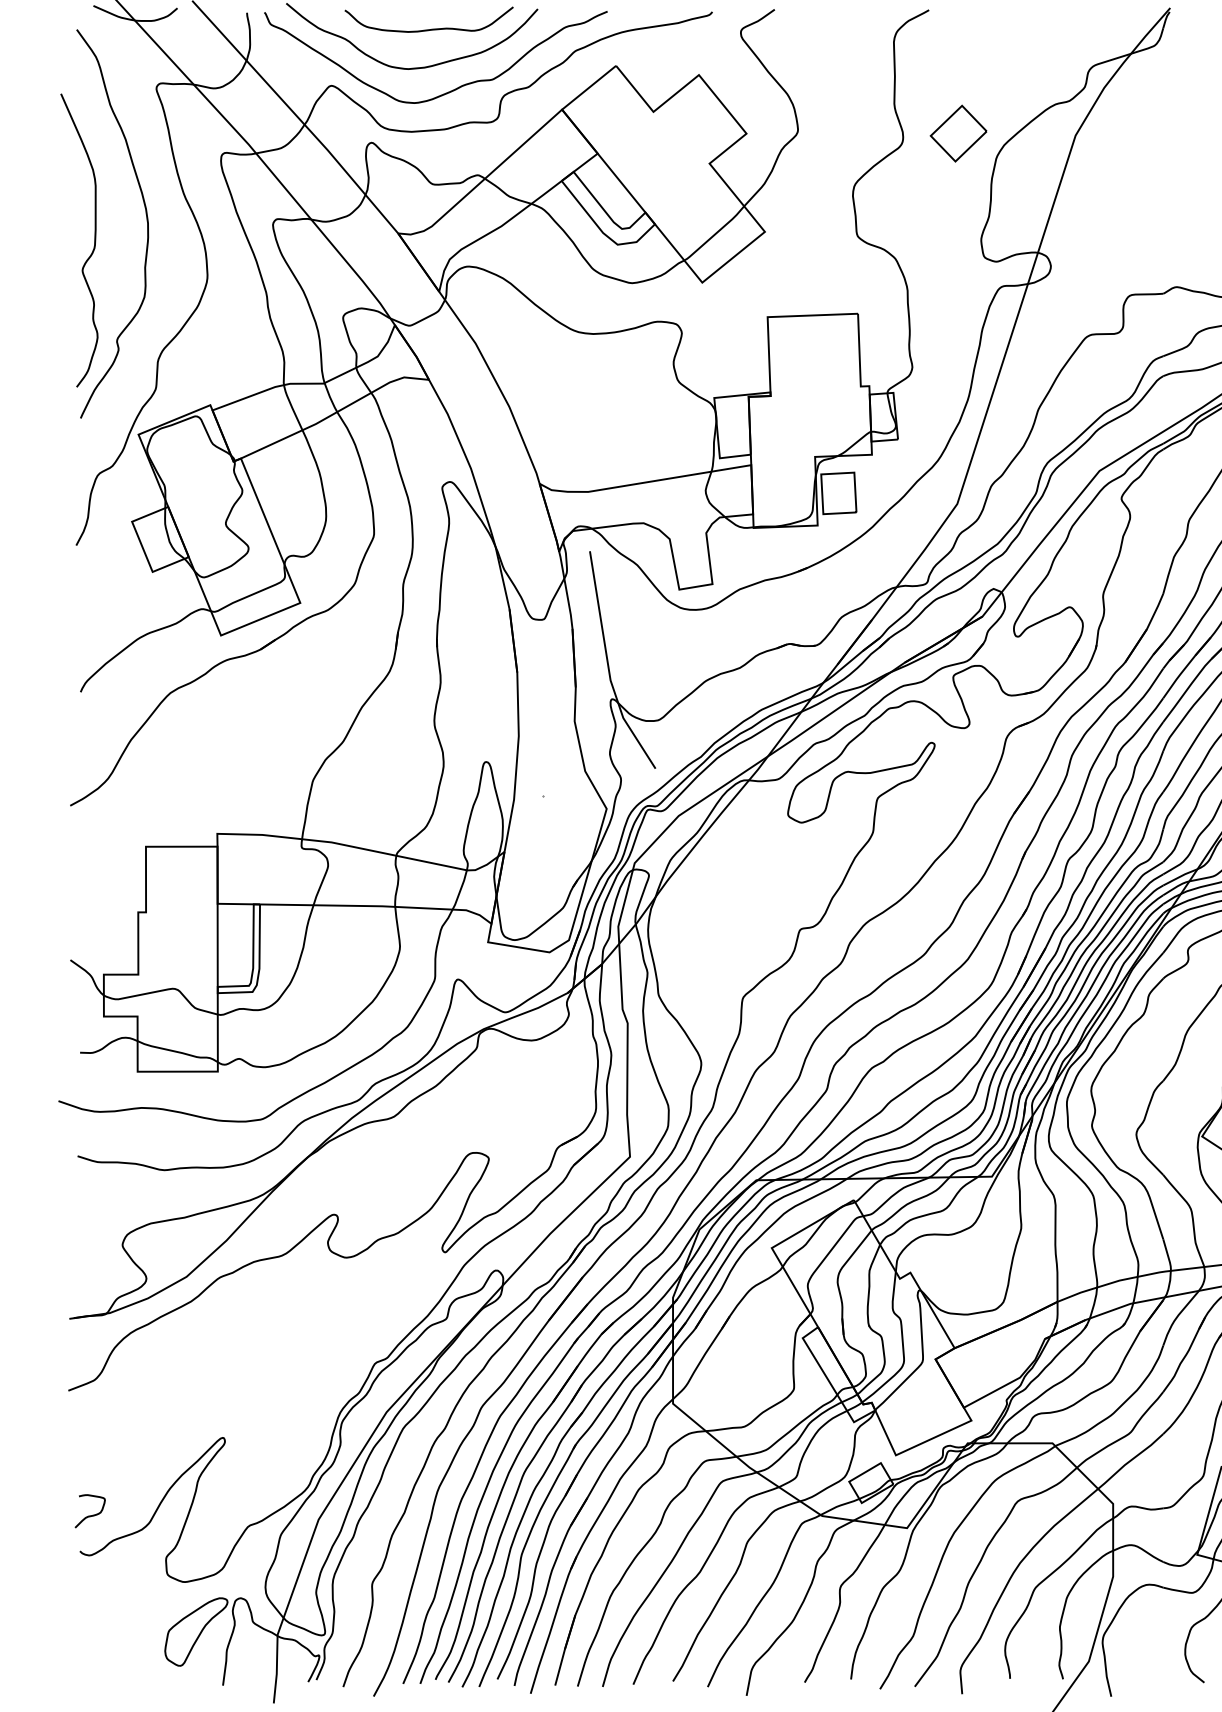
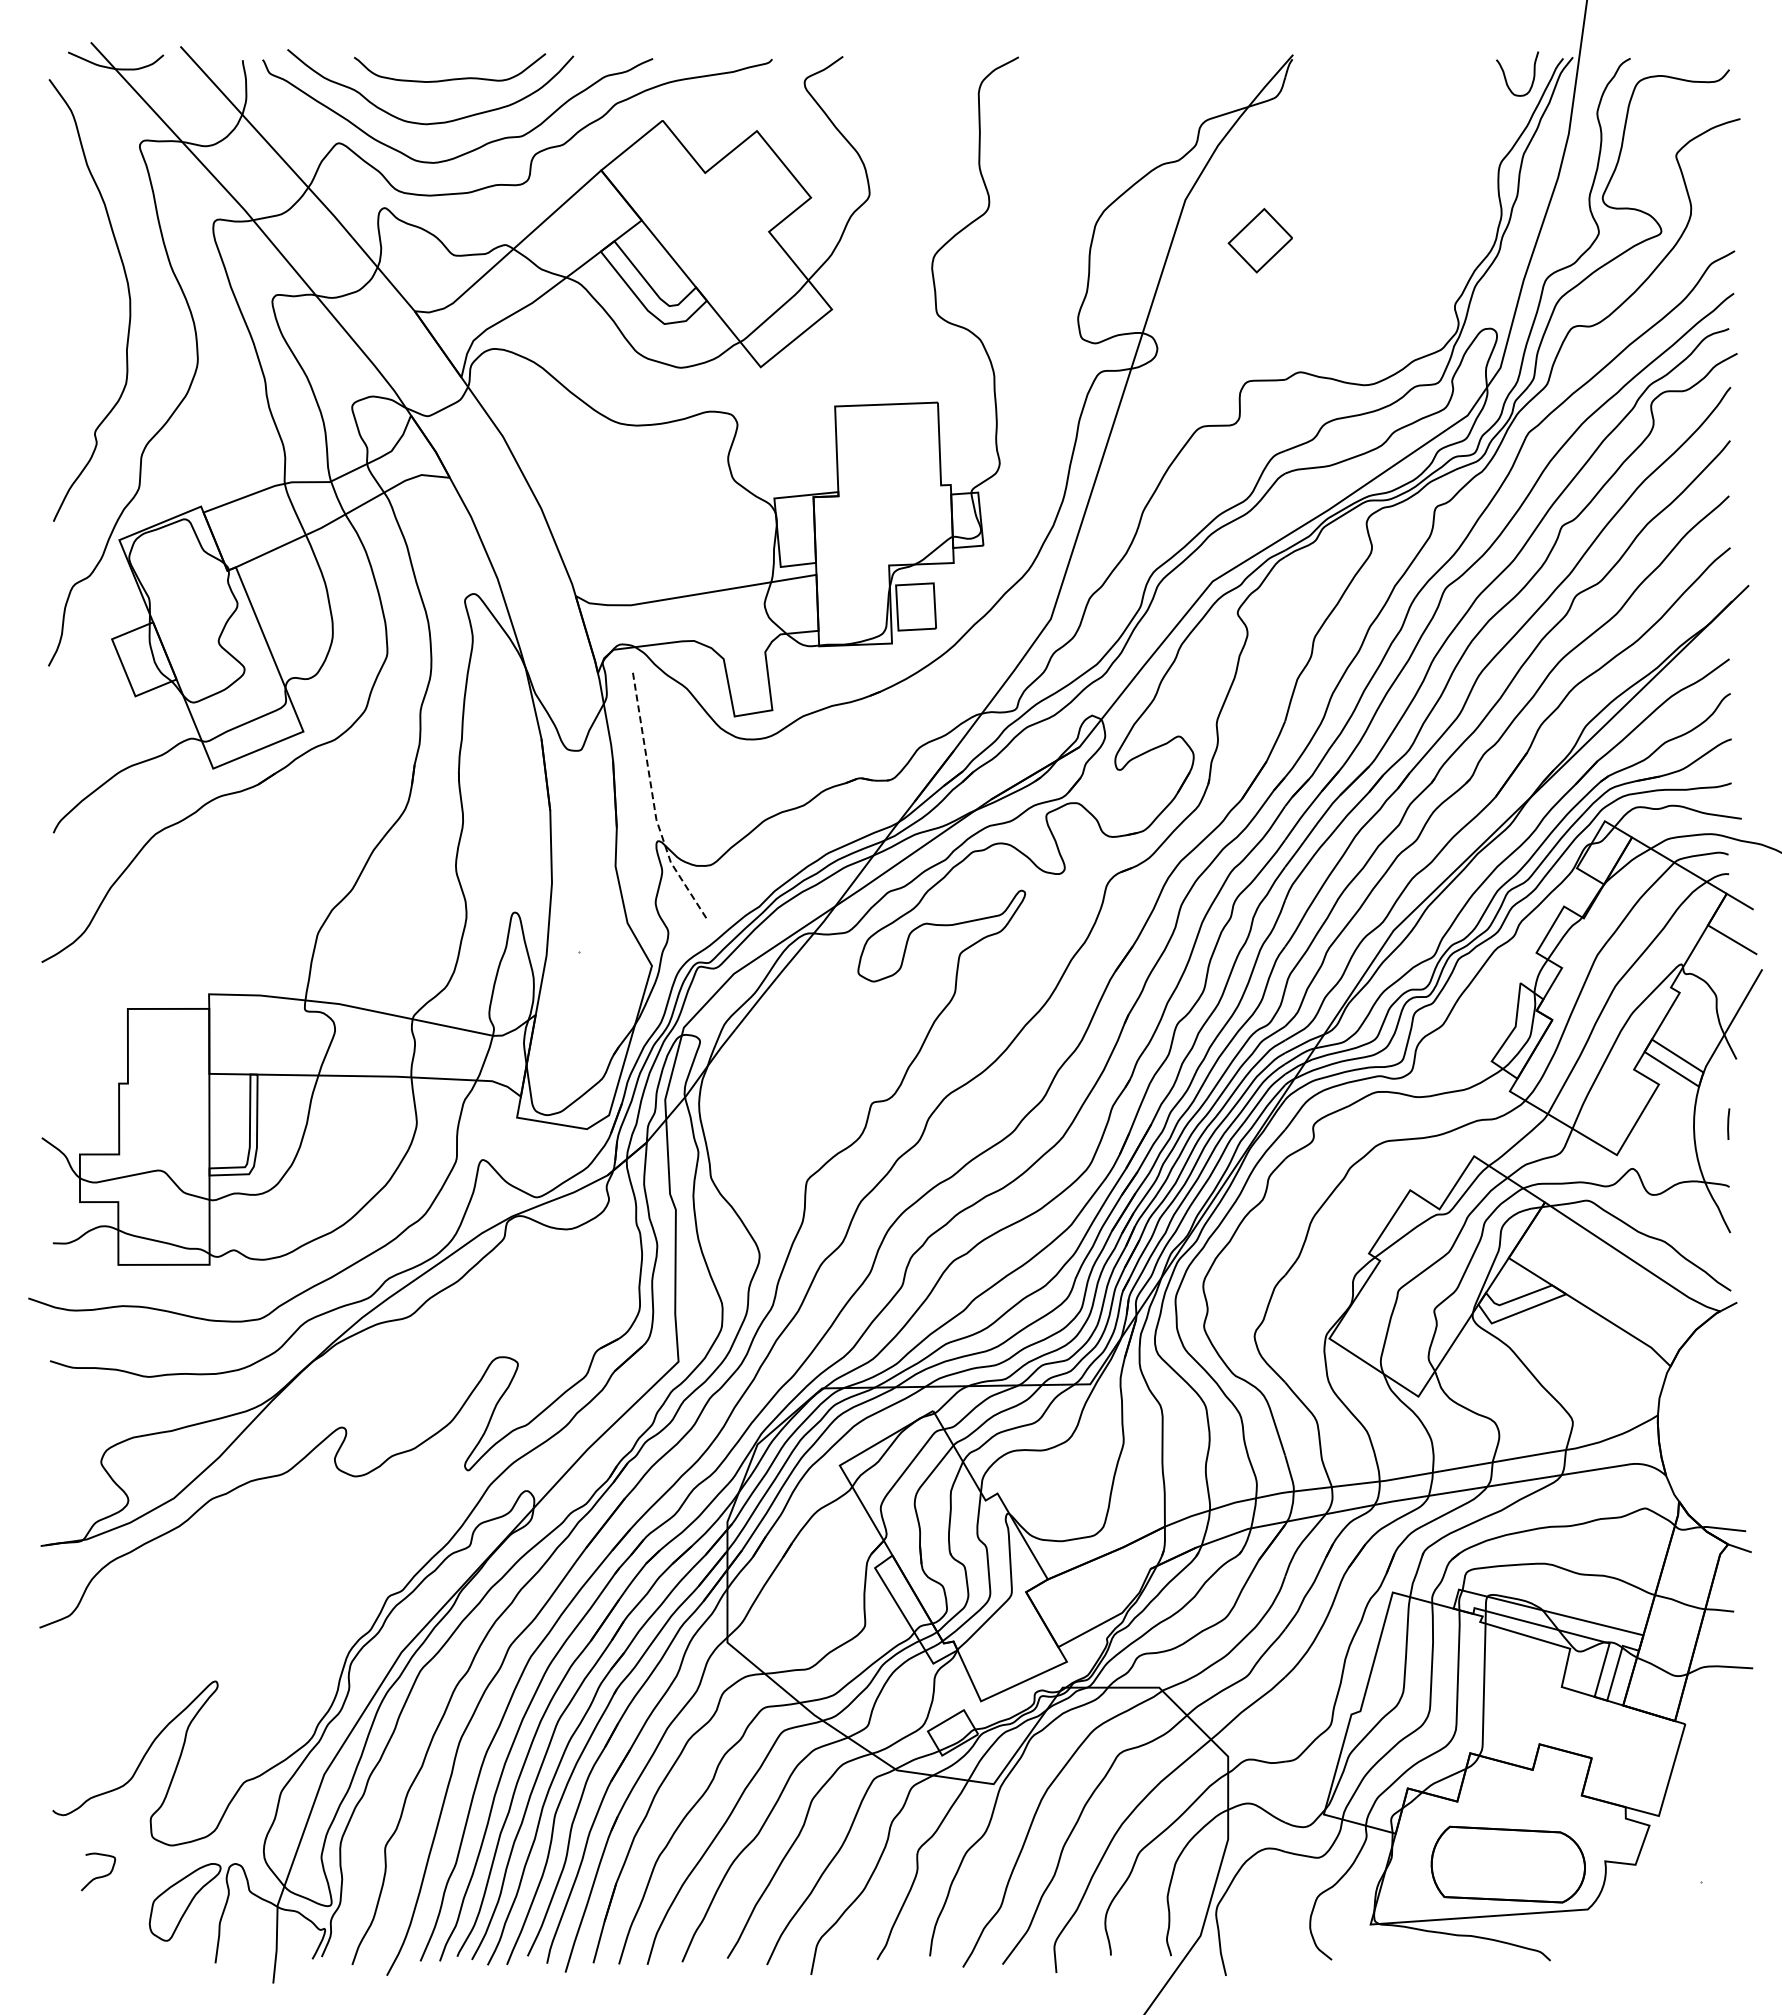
part: (957, 133) -> (1259, 240), moved
curve: (94, 240) -> (69, 319), removed
line: (608, 667) -> (653, 804), solid -> dashed
curve: (90, 1515) -> (98, 1876), moved

